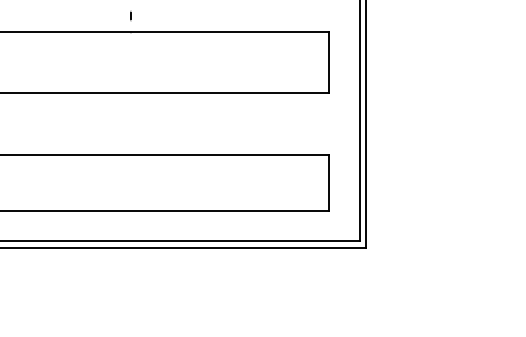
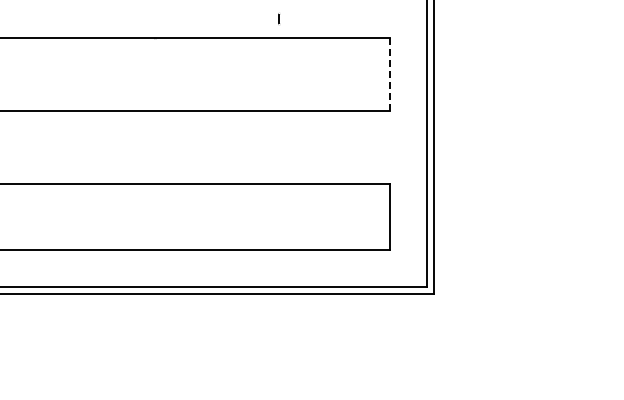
line: (130, 15) -> (278, 18), moved
line: (329, 62) -> (390, 74), solid -> dashed

